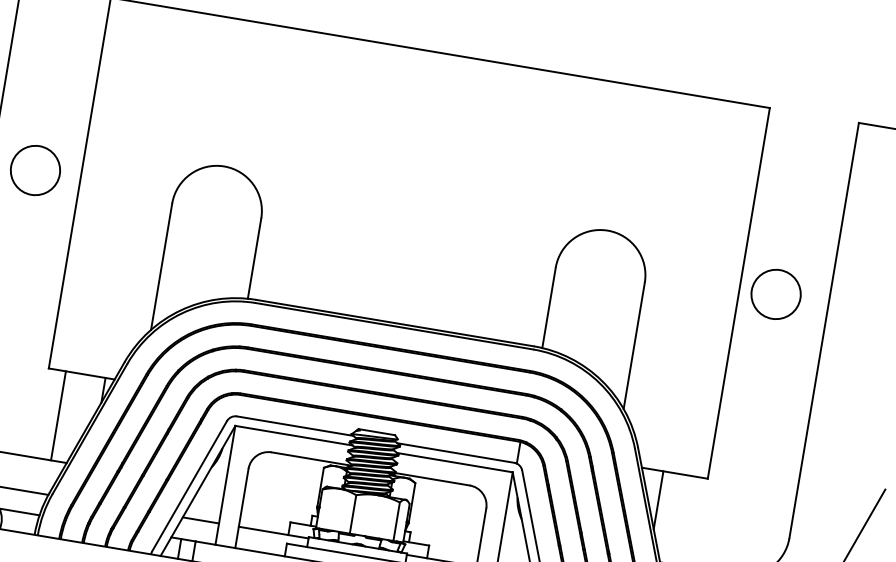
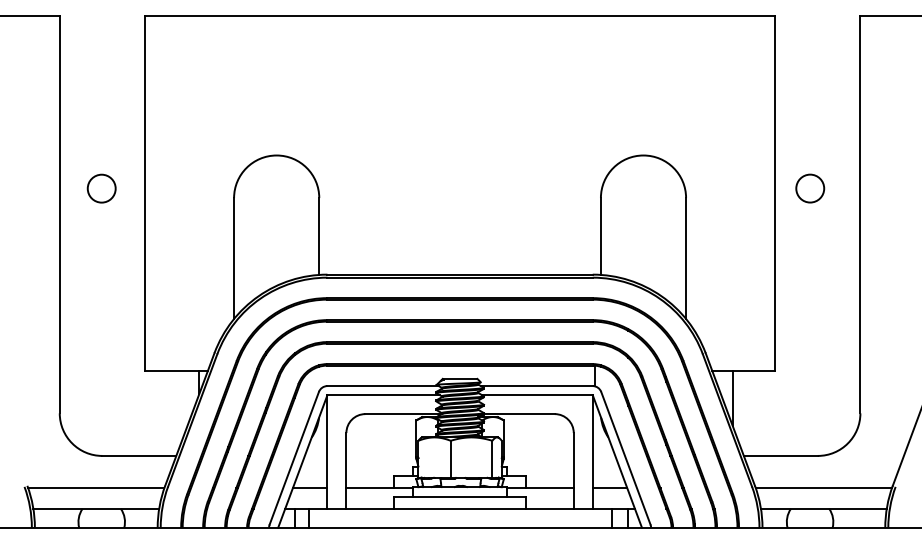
circle: (35, 170) -> (101, 188), size x0.6
circle: (776, 294) -> (810, 188), size x0.6
line: (58, 415) -> (161, 412), removed

